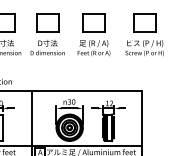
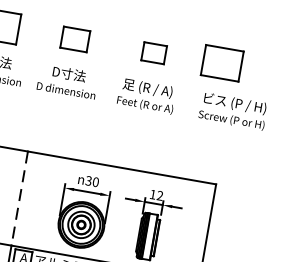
part: (47, 22) -> (74, 38), size x0.7
part: (93, 22) -> (153, 52), size x0.6
part: (144, 22) -> (221, 62), moved
line: (32, 118) -> (20, 198), solid -> dashed

